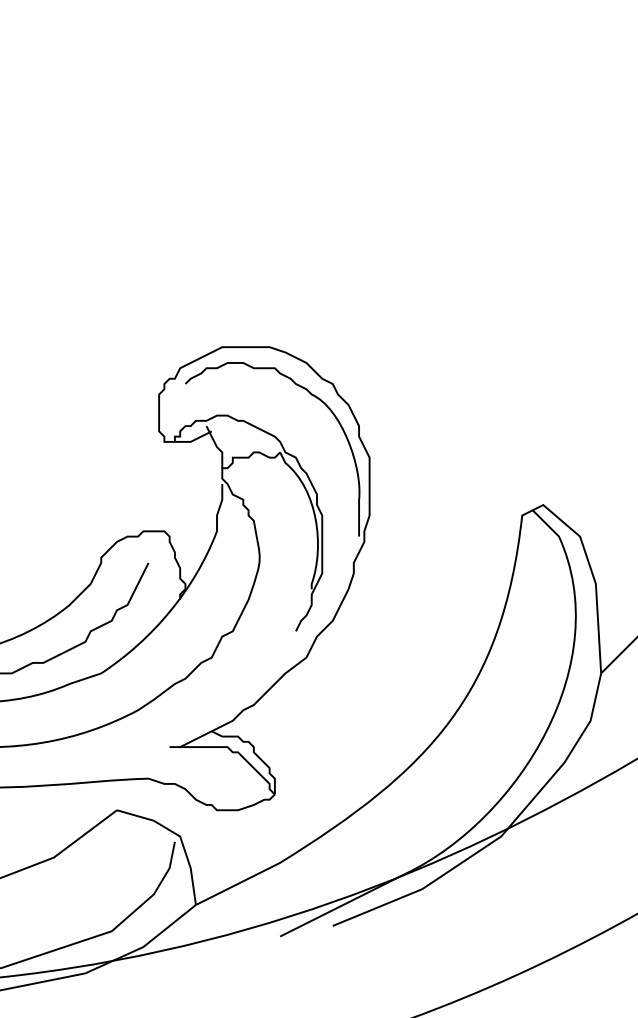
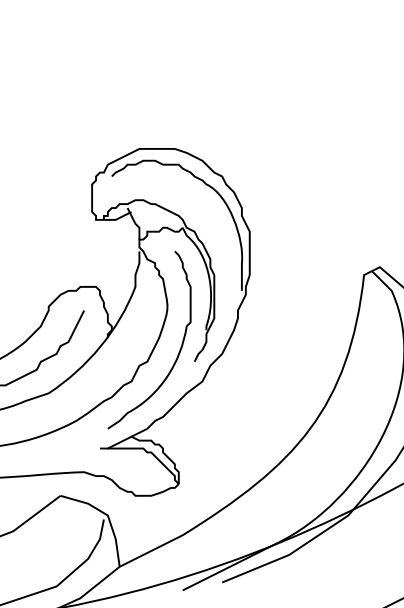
curve: (274, 619) -> (178, 352), added

